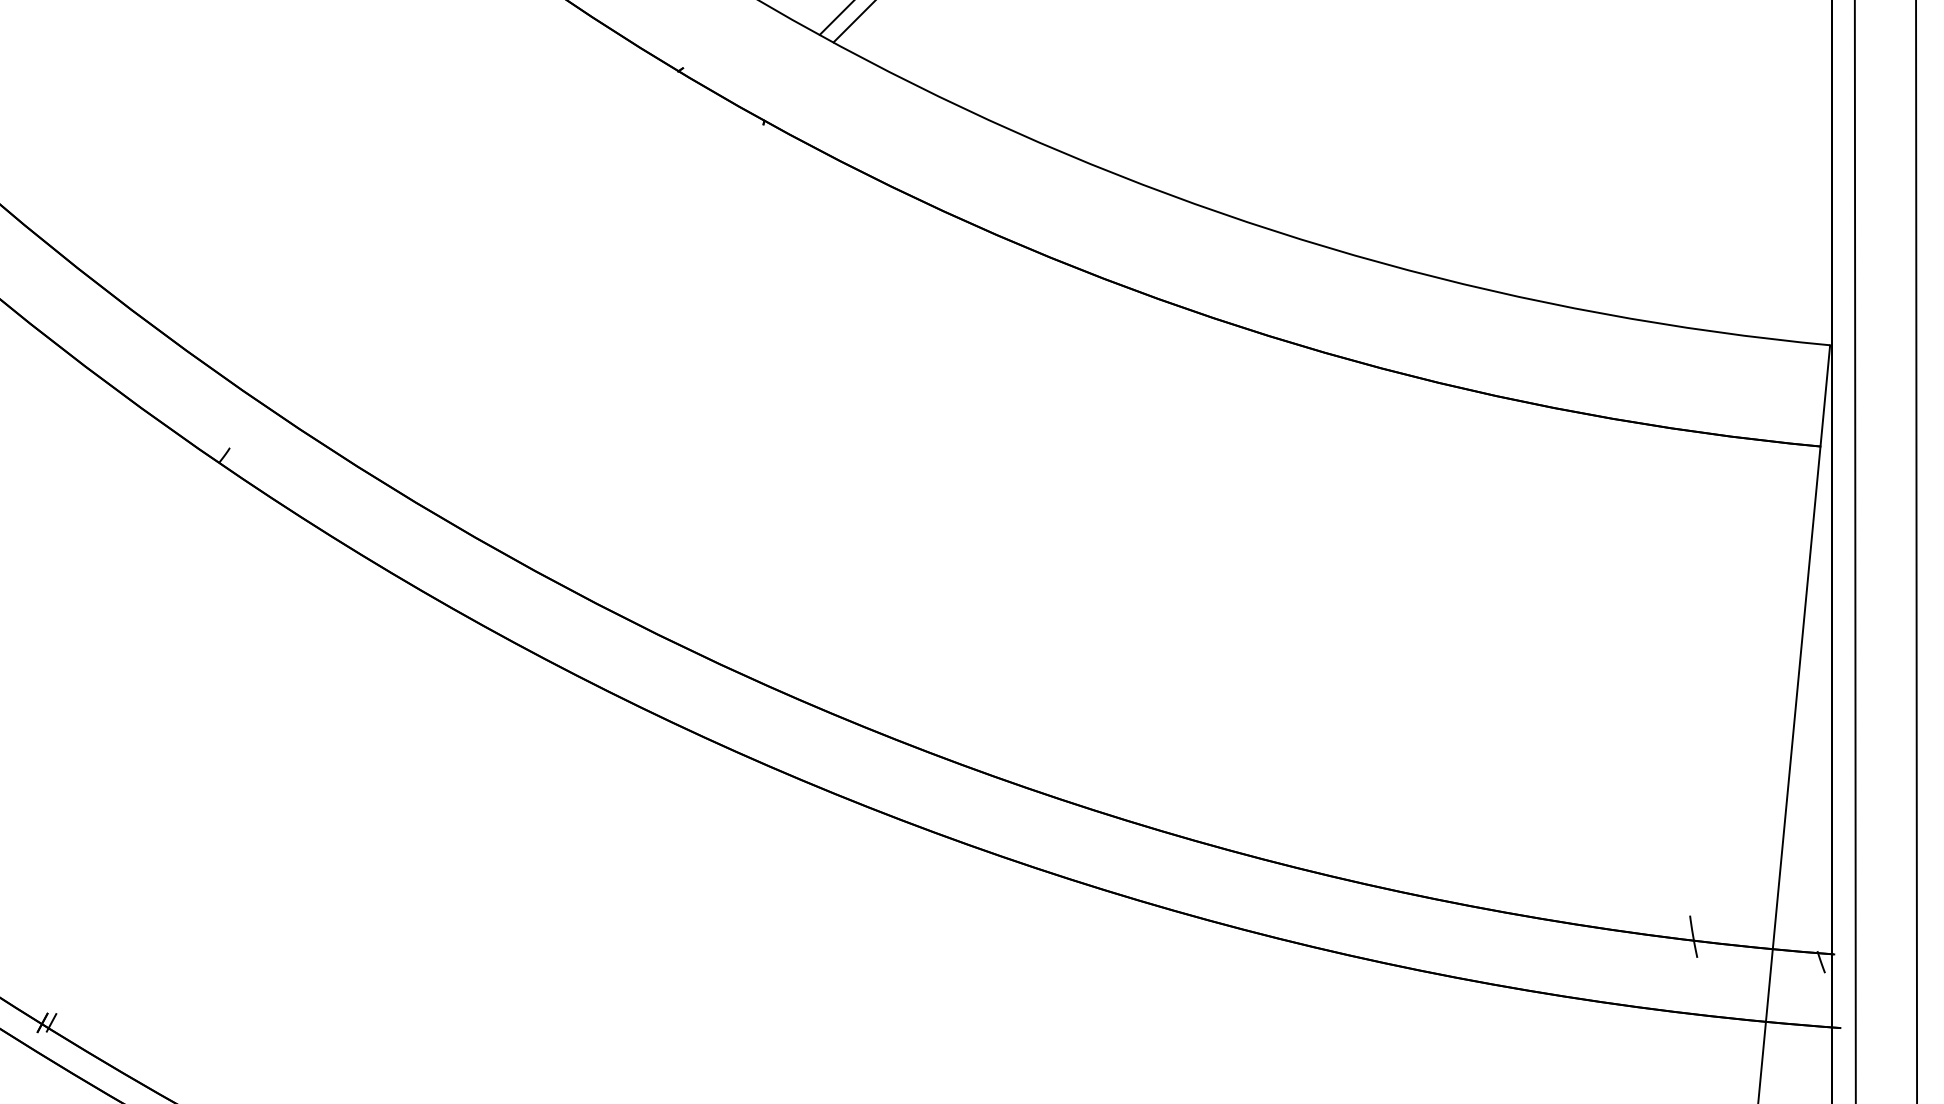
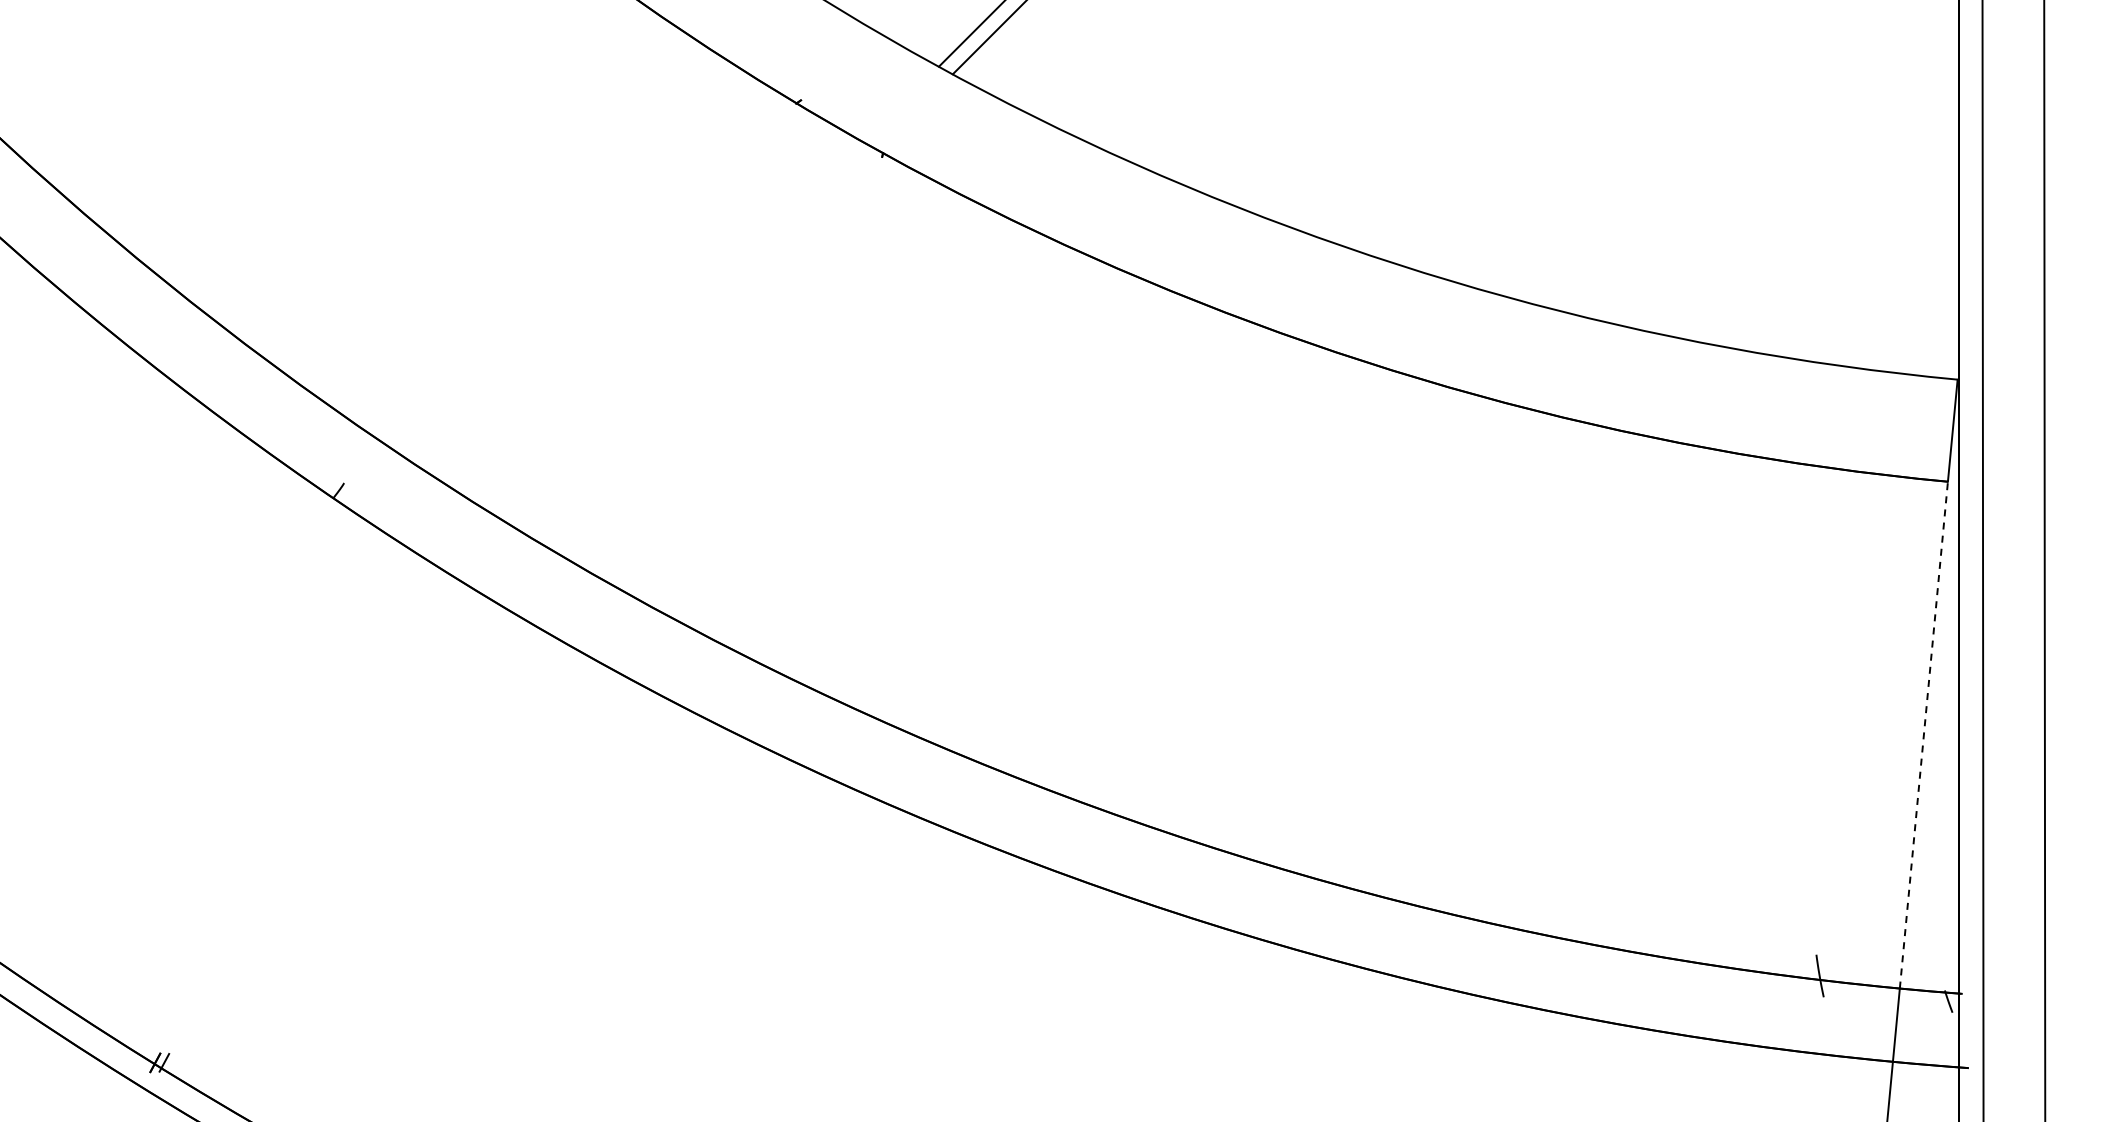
line: (1796, 698) -> (1923, 735), solid -> dashed

